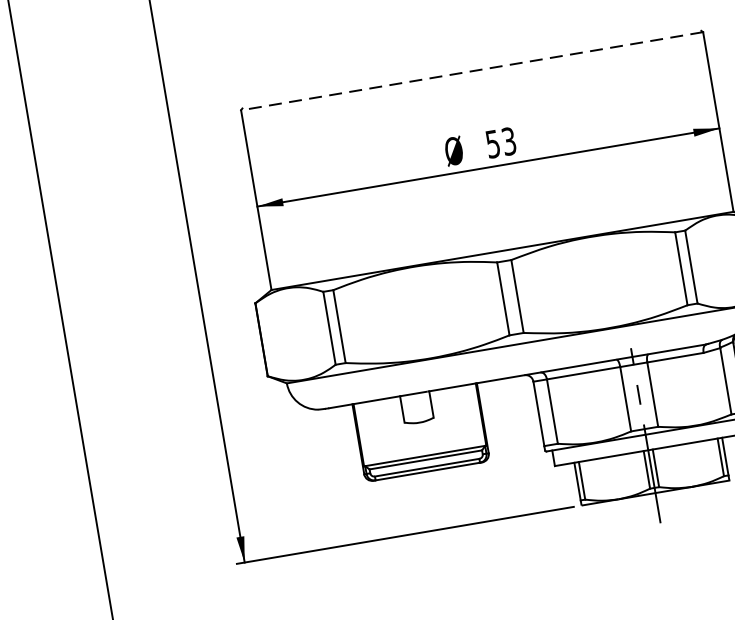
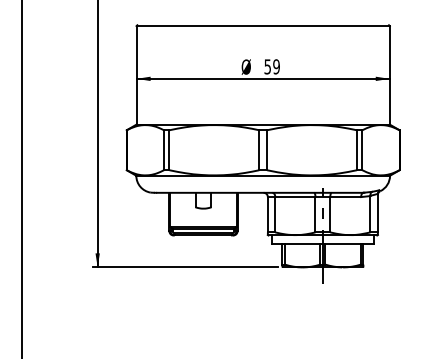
line: (472, 71) -> (263, 26), dashed -> solid
text: (508, 140) -> (276, 66), 53 -> 59

